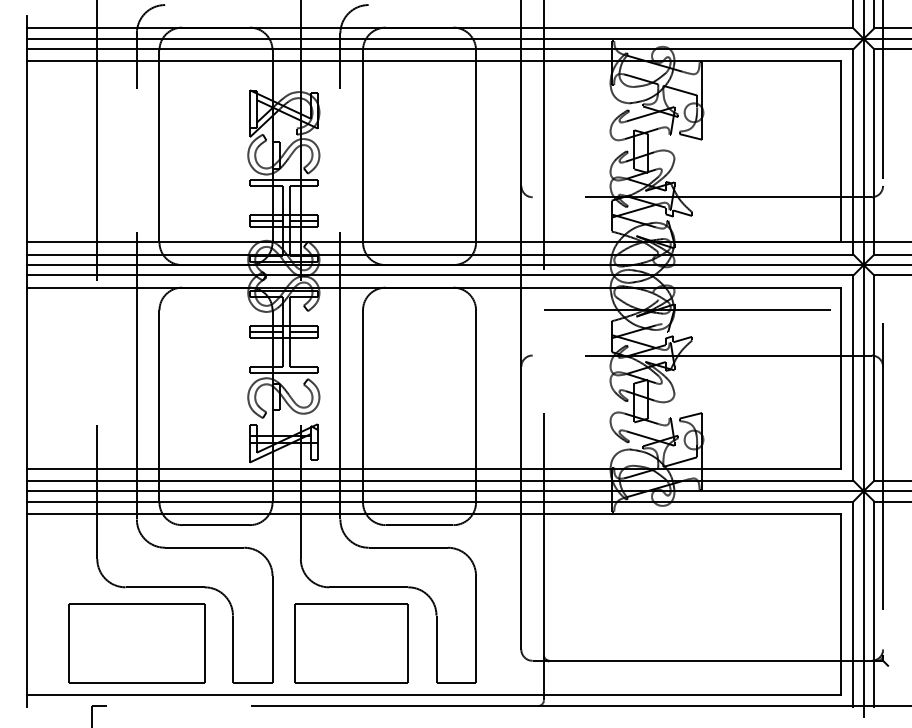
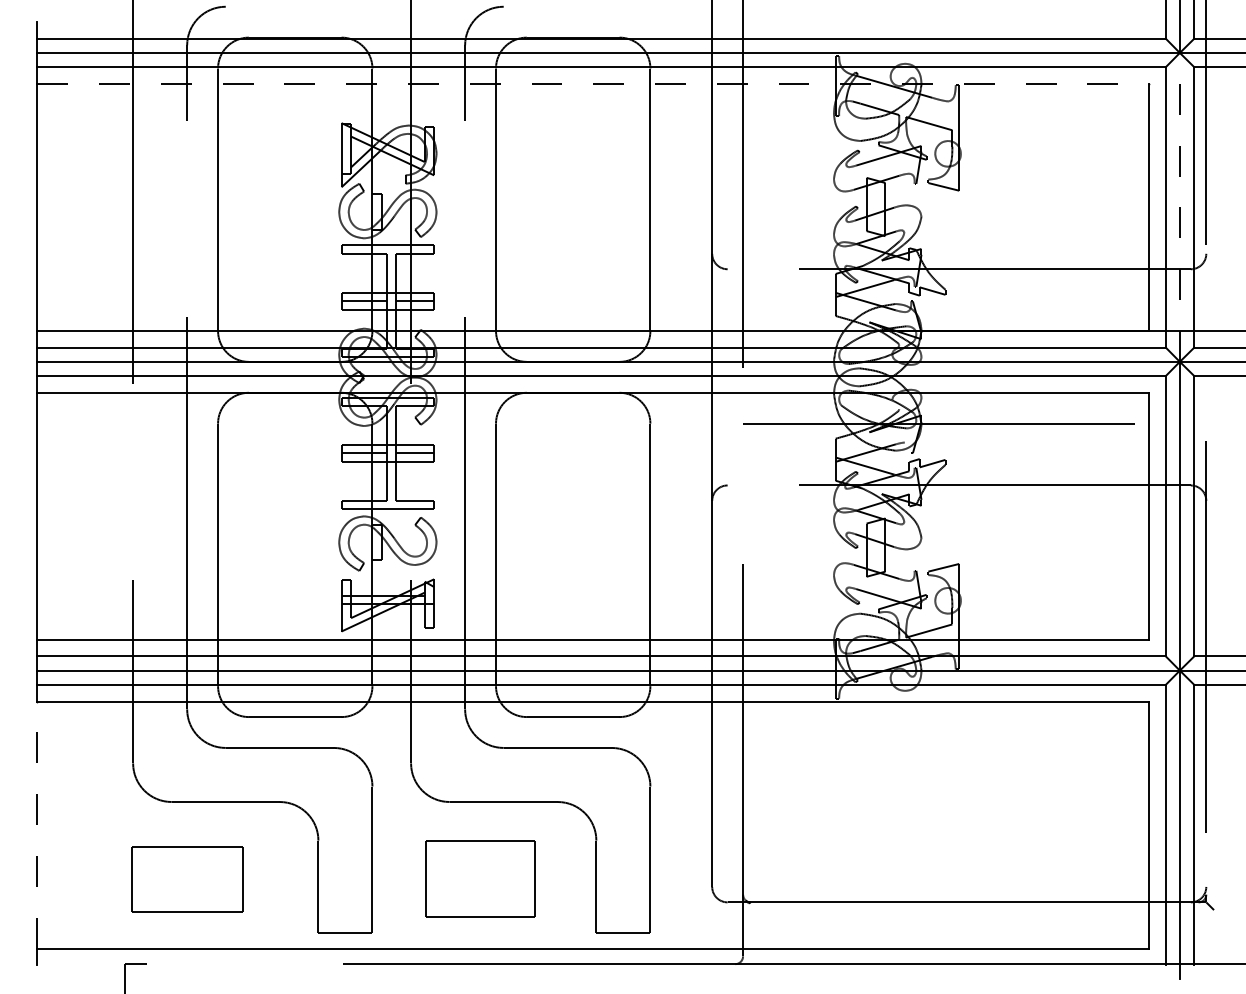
line: (434, 61) -> (593, 83), solid -> dashed
line: (863, 151) -> (1179, 206), solid -> dashed
line: (27, 604) -> (37, 825), solid -> dashed
part: (137, 643) -> (187, 878), size x0.6
part: (351, 643) -> (480, 878), size x0.7

